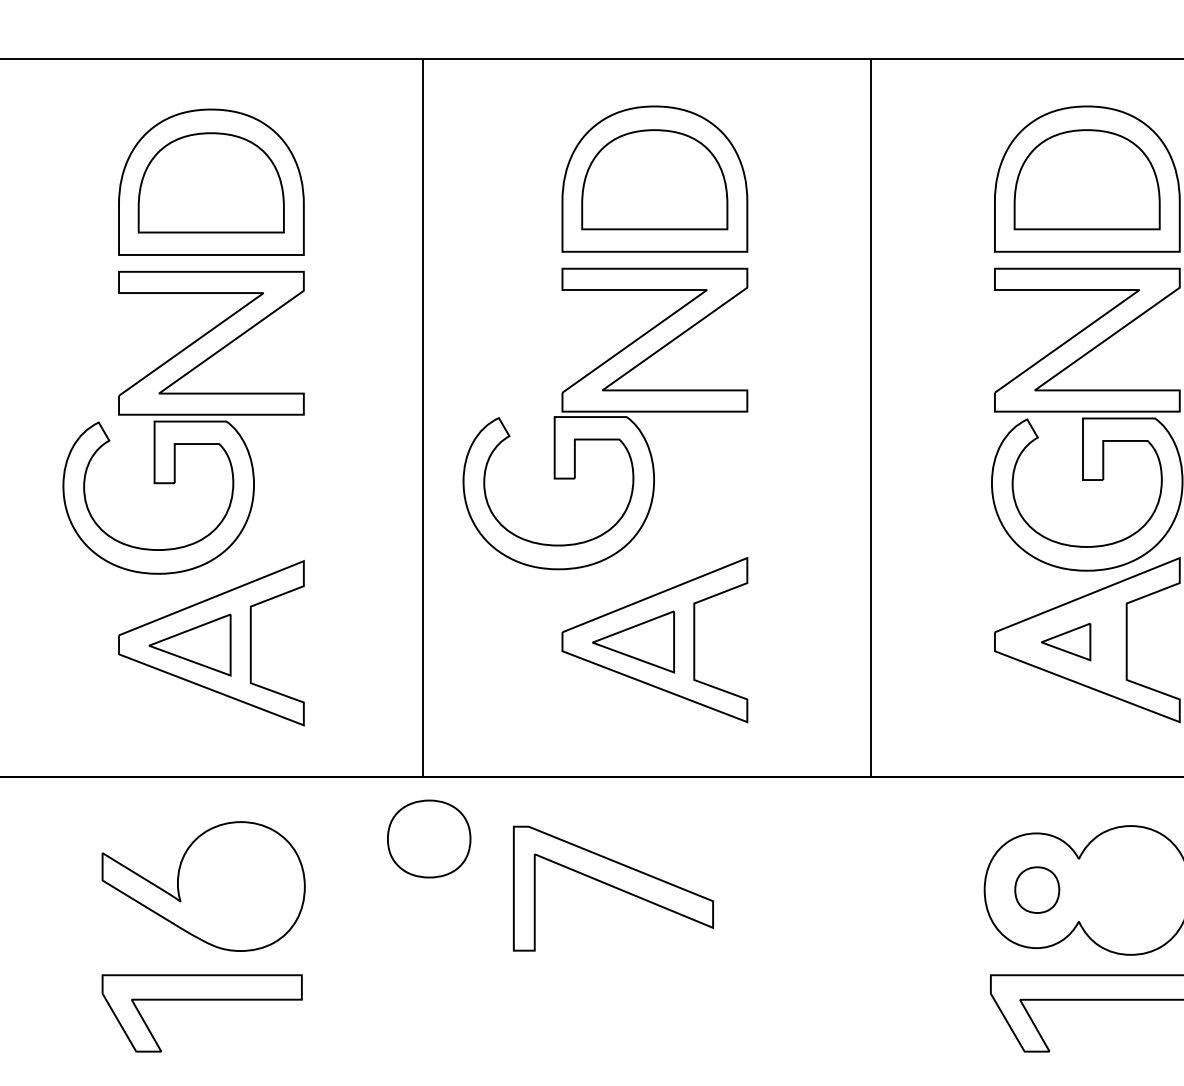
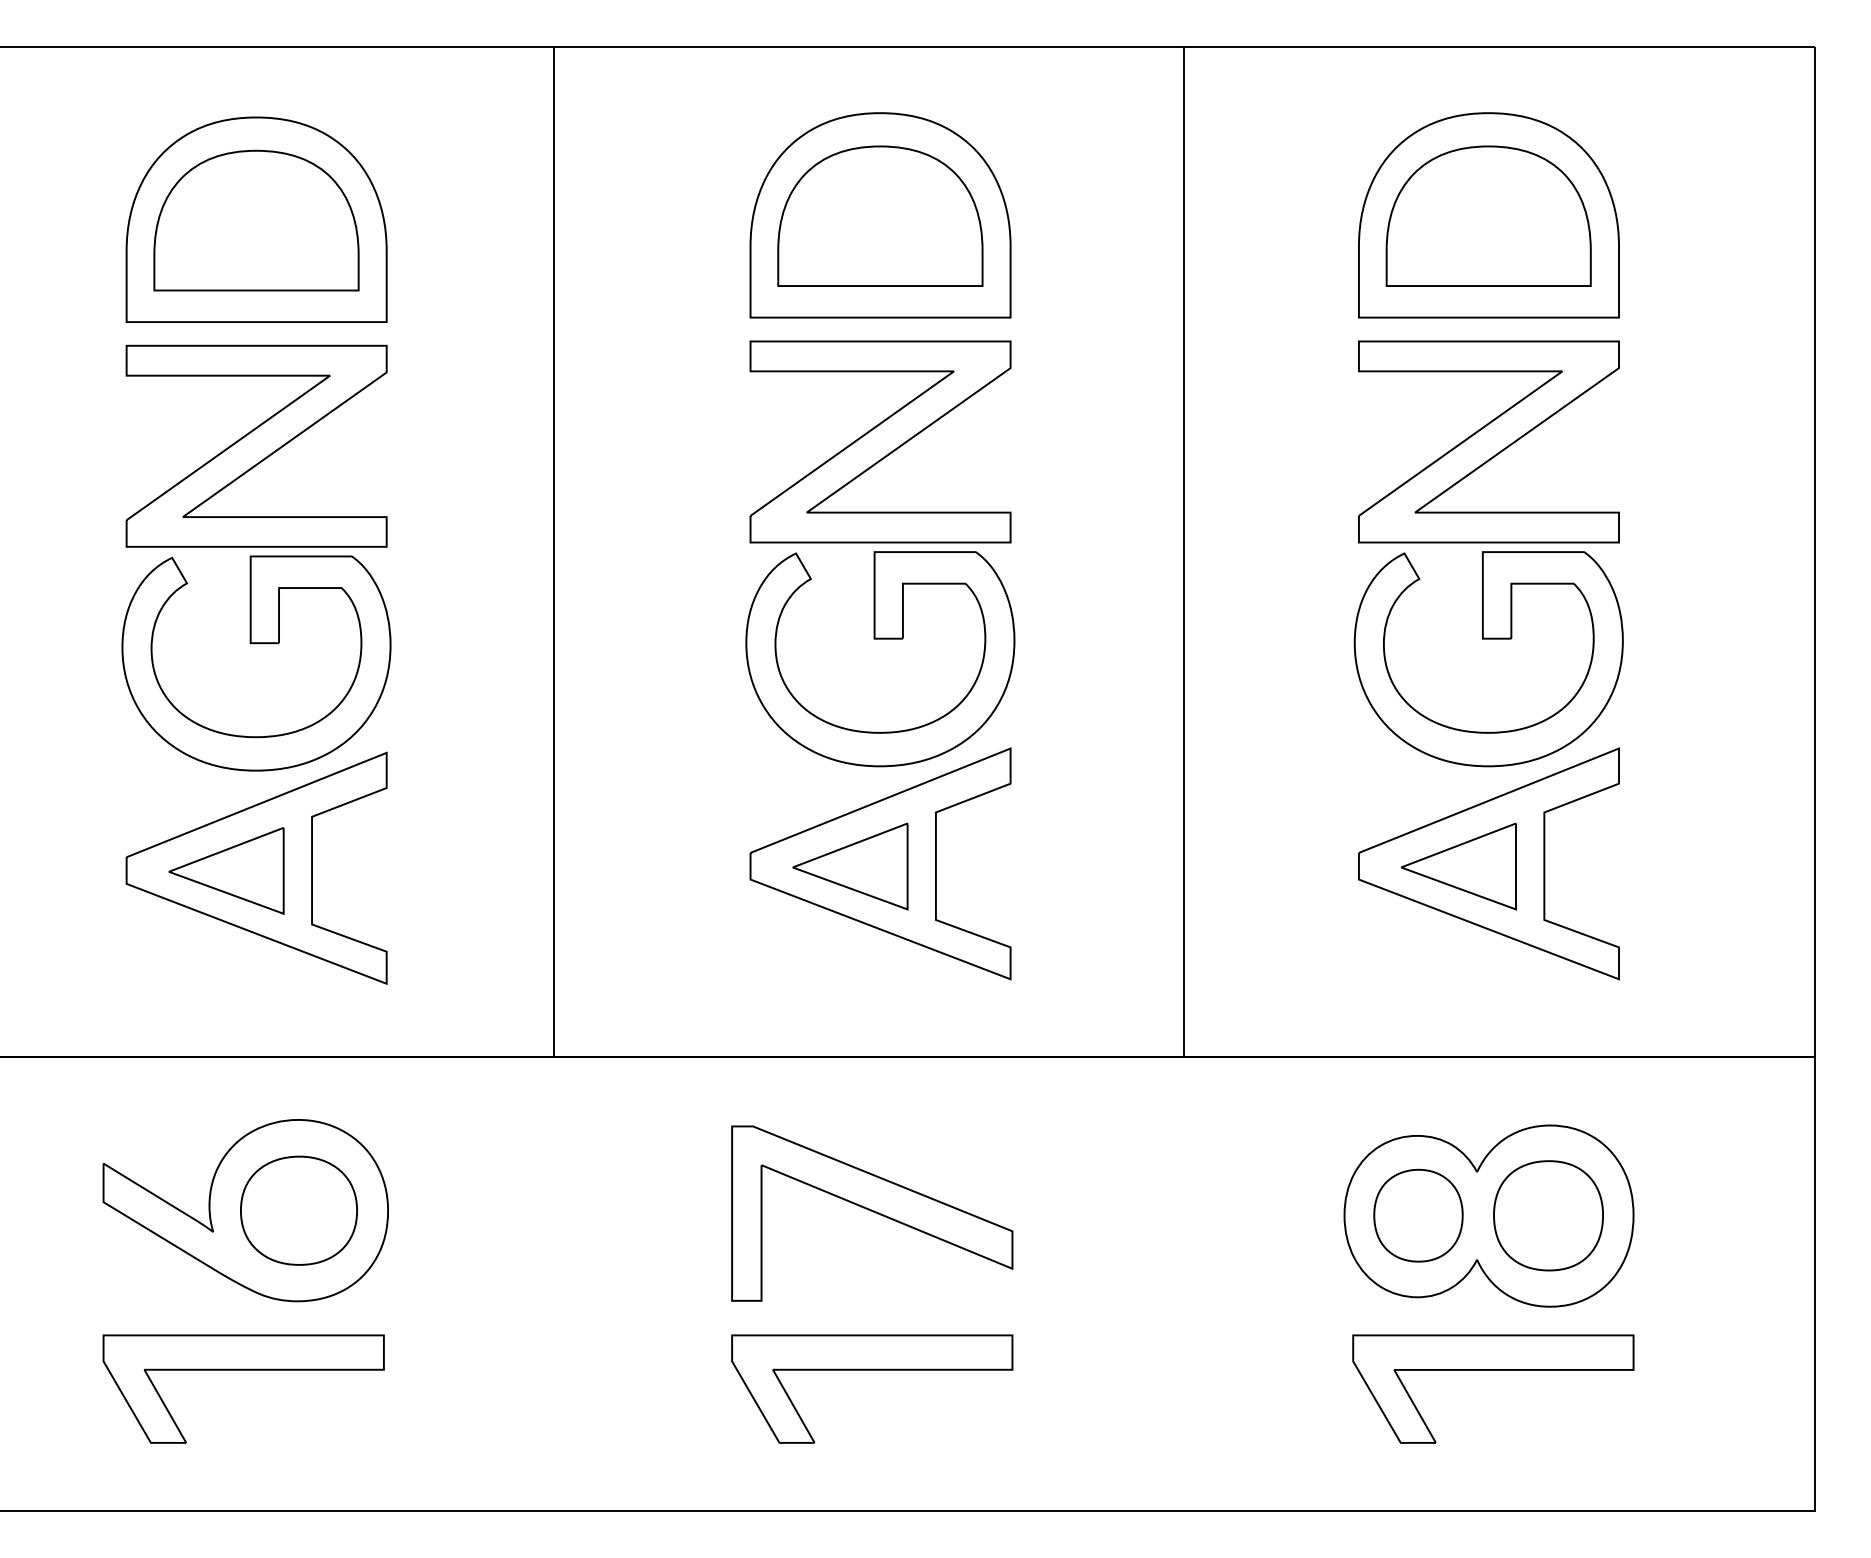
part: (558, 479) -> (880, 639), moved
part: (158, 484) -> (256, 644), moved
part: (1065, 641) -> (1458, 866), size x1.67
part: (428, 838) -> (298, 1210), moved
part: (613, 888) -> (872, 1213), moved
part: (1037, 890) -> (1418, 1215), size x1.43
part: (1129, 890) -> (1548, 1215), added
part: (649, 1000) -> (872, 1370), added

